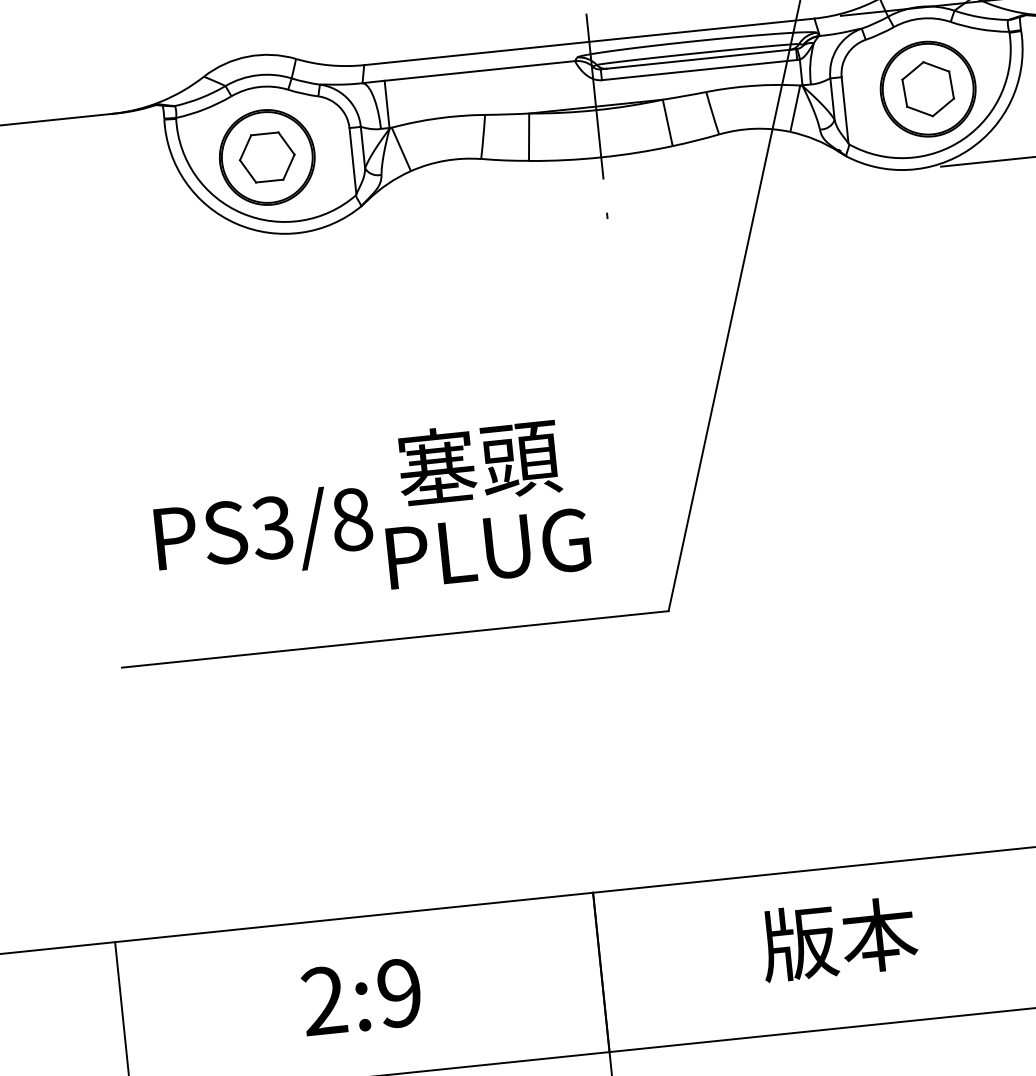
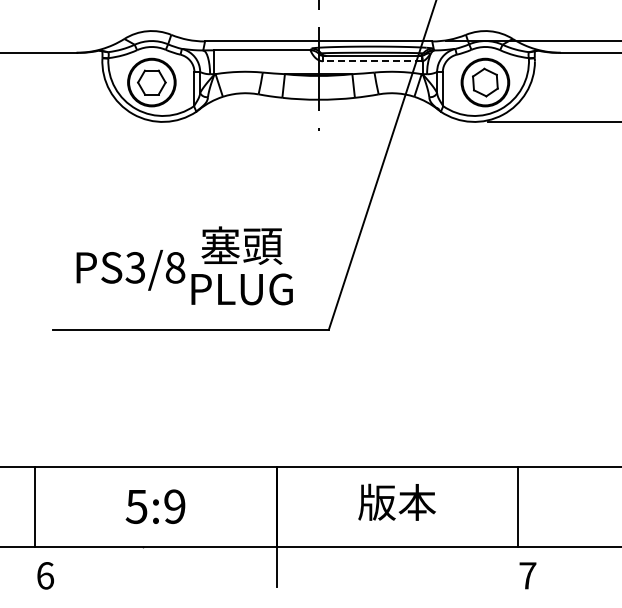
line: (698, 70) -> (371, 61), solid -> dashed
text: (323, 1000) -> (136, 506), 2:9 -> 5:9

